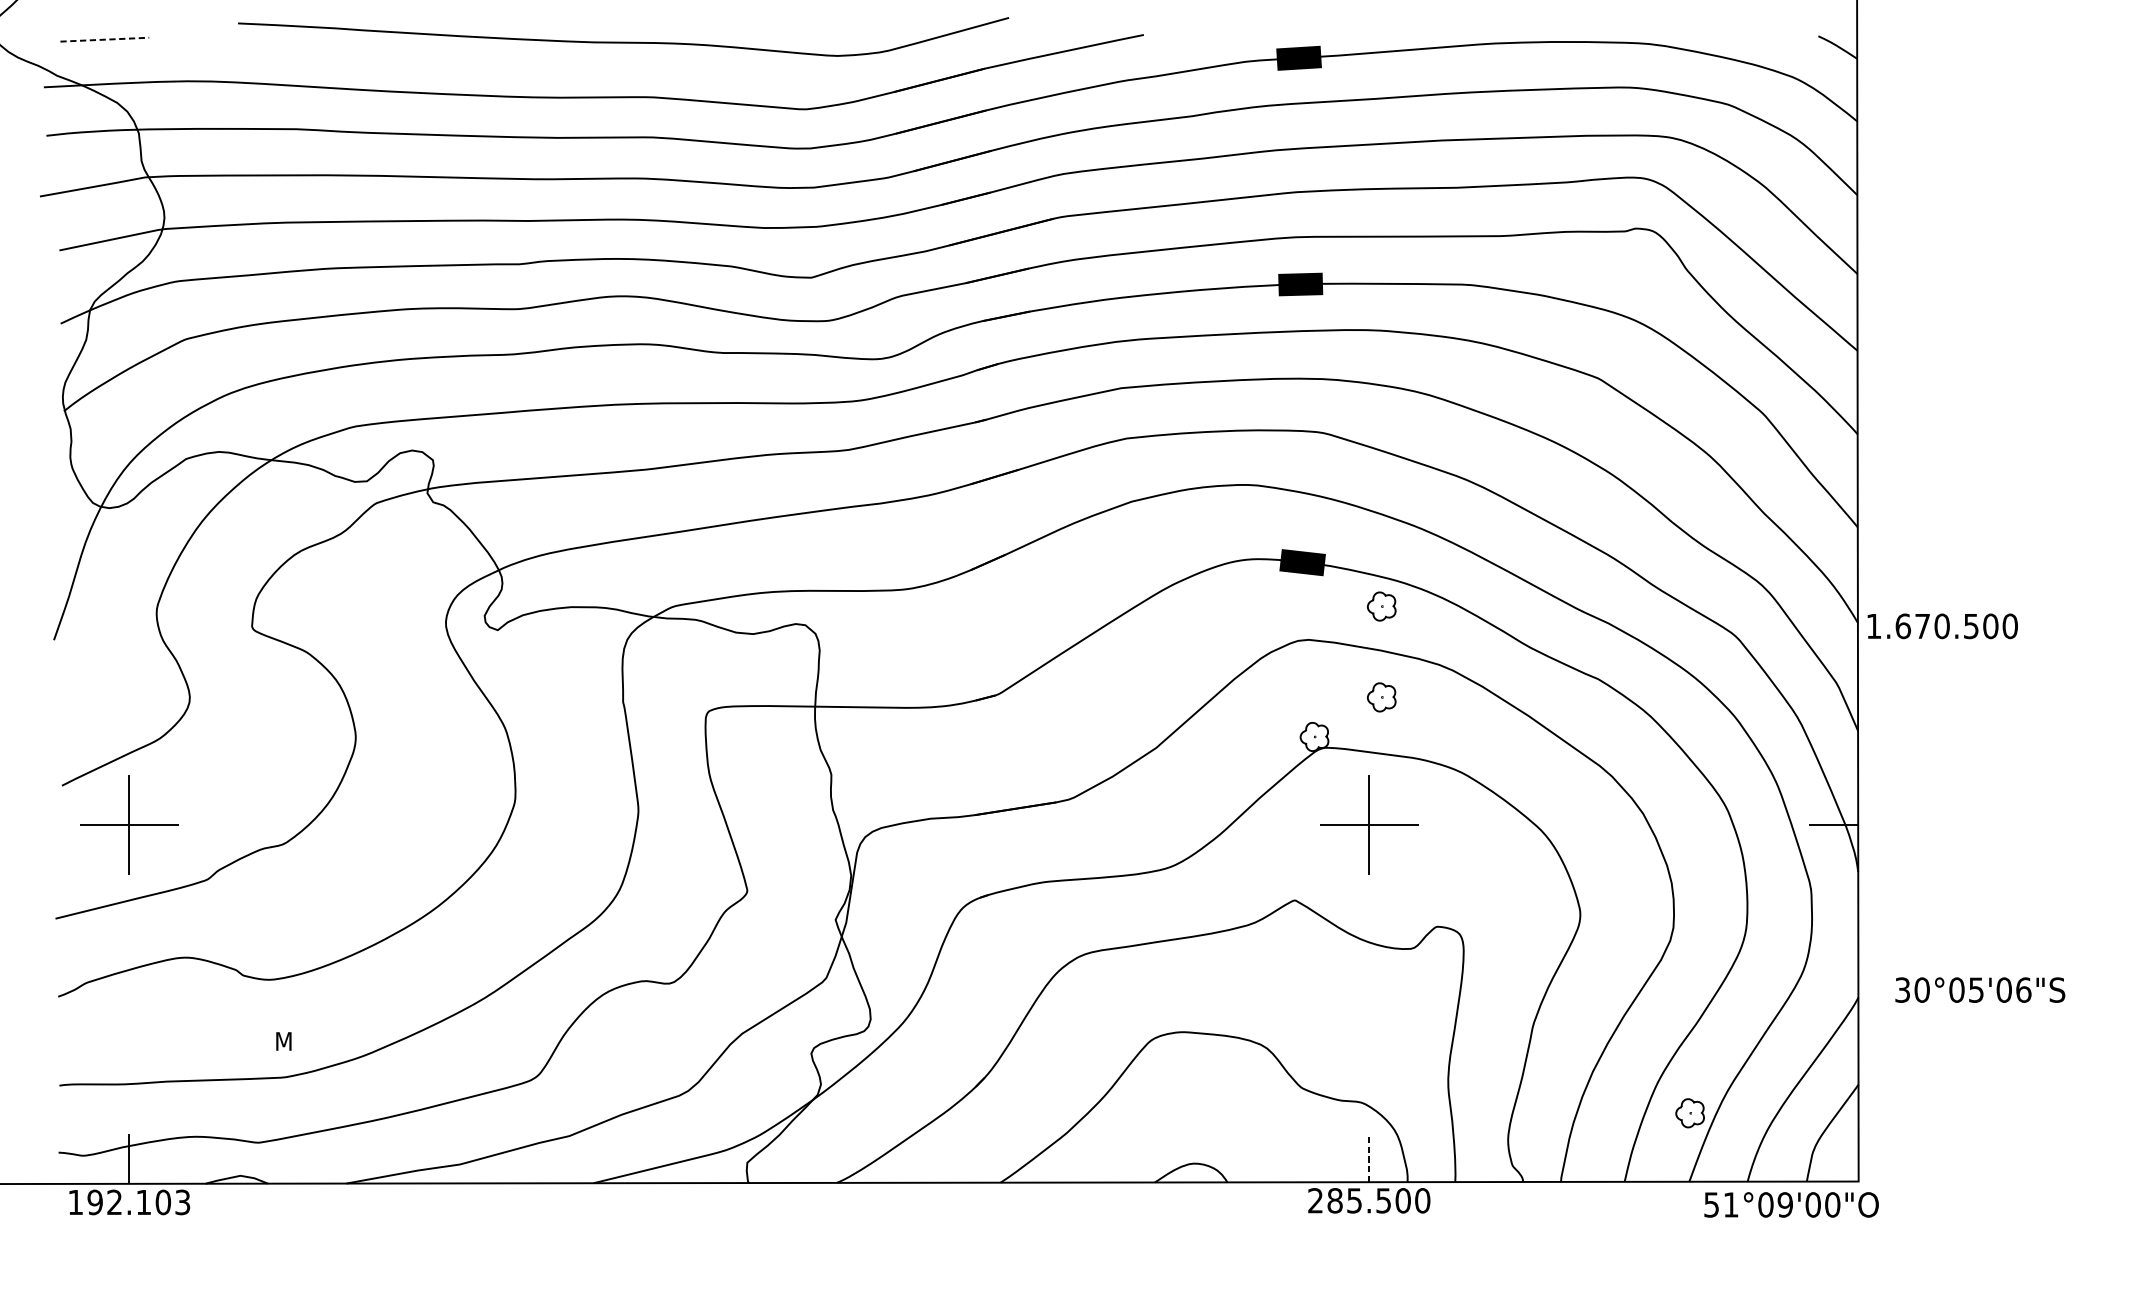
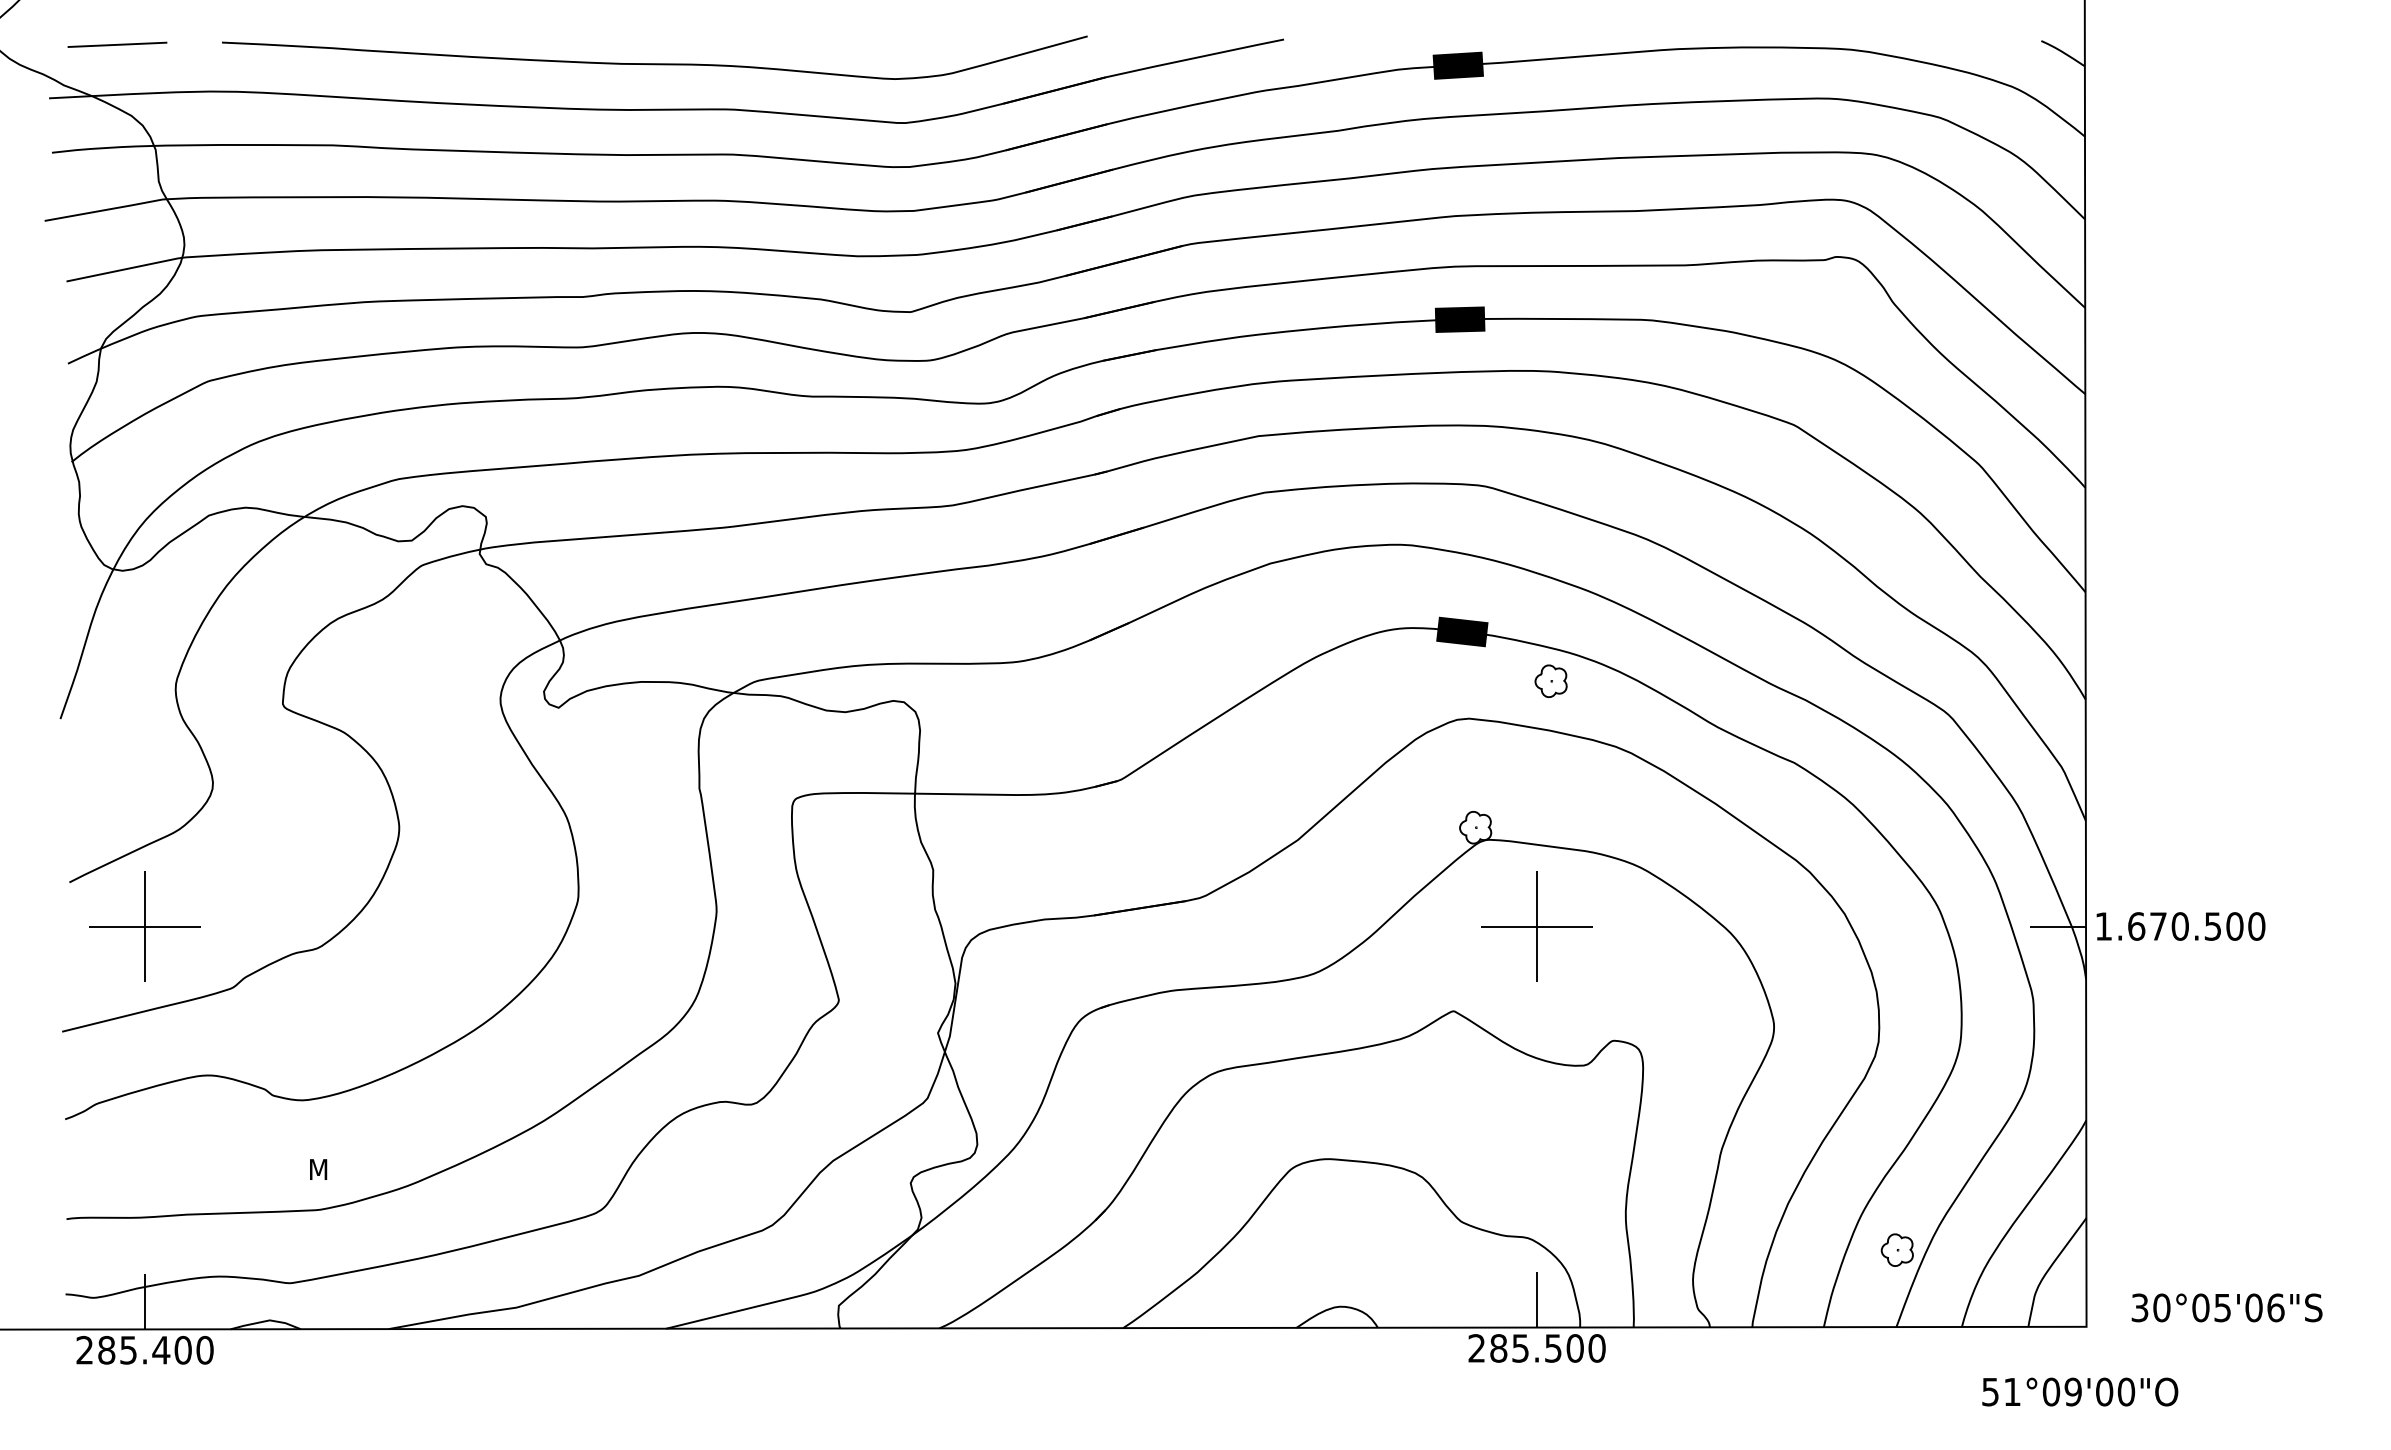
line: (104, 39) -> (117, 44), dashed -> solid
curve: (623, 42) -> (654, 63), moved
text: (1942, 626) -> (2180, 926), moved
part: (1381, 697) -> (1550, 783), removed
text: (1979, 989) -> (2226, 1307), moved
line: (1369, 1157) -> (1537, 1299), dashed -> solid
text: (128, 1201) -> (144, 1349), 192.103 -> 285.400
text: (1791, 1204) -> (2080, 1391), moved

